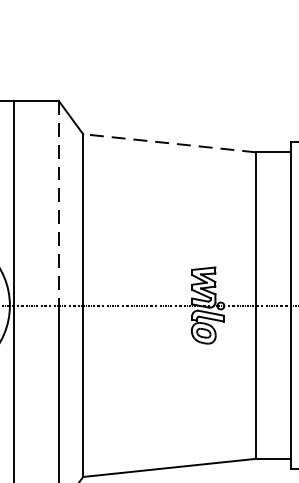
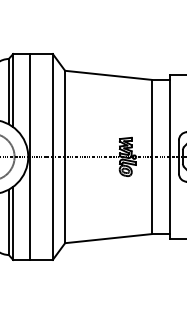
line: (169, 143) -> (108, 75), dashed -> solid
line: (58, 205) -> (52, 106), dashed -> solid

